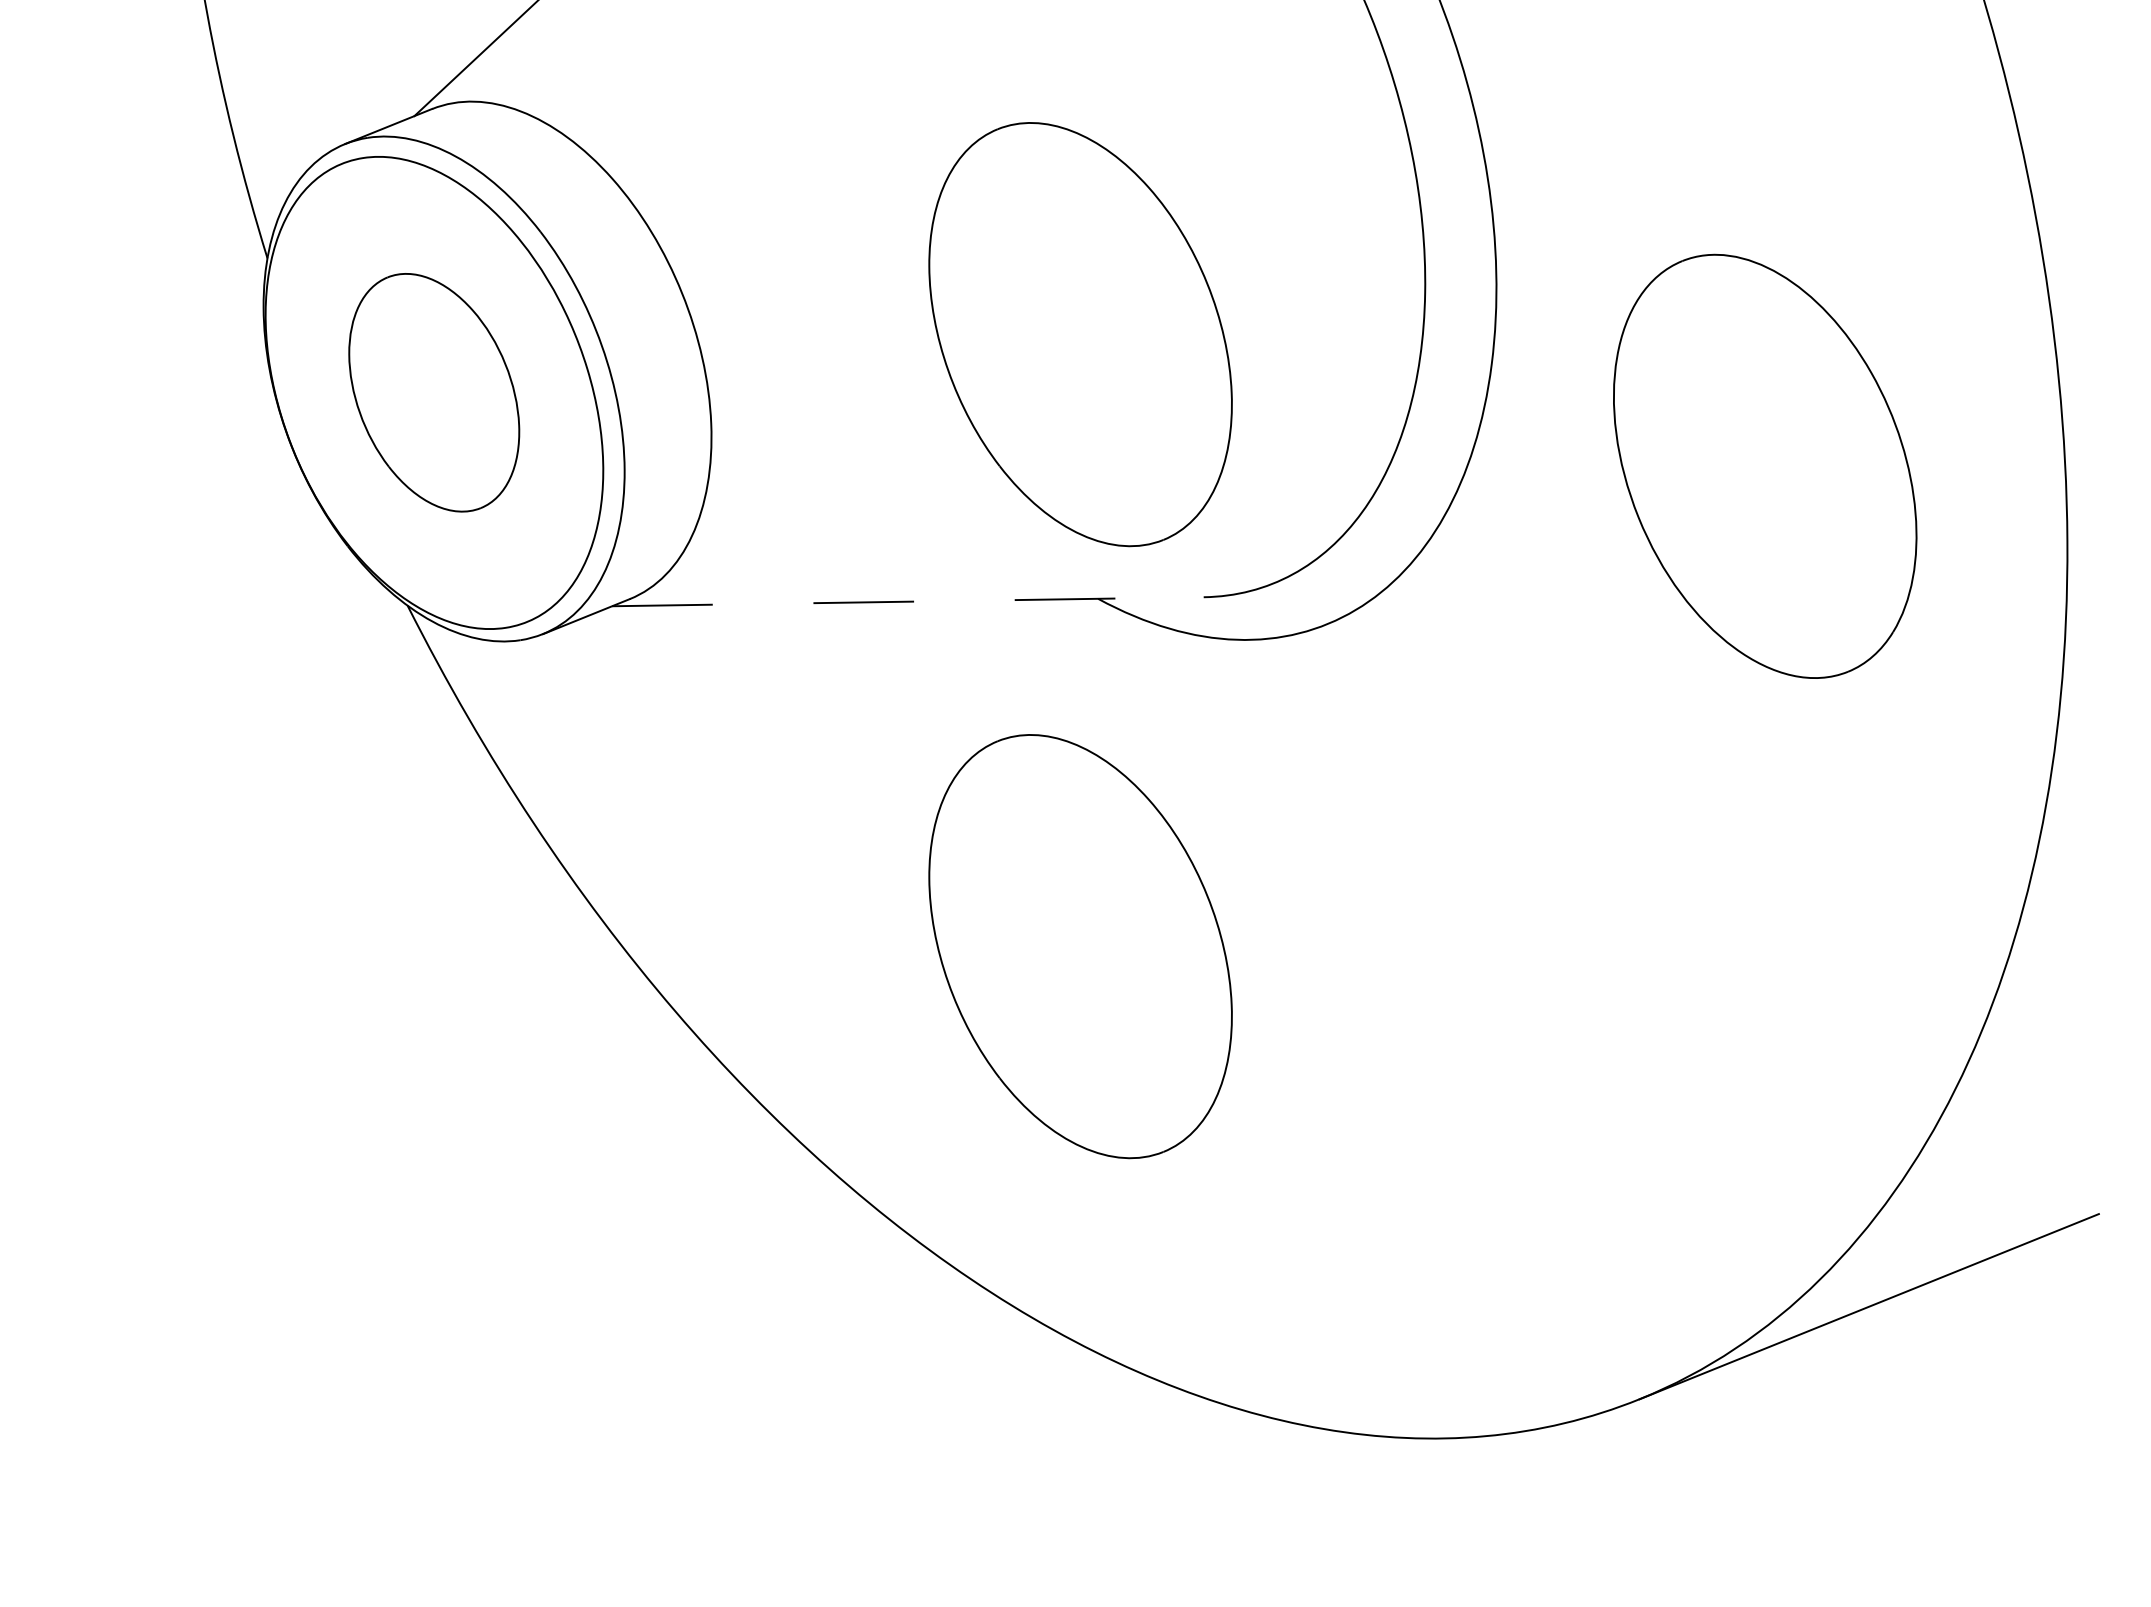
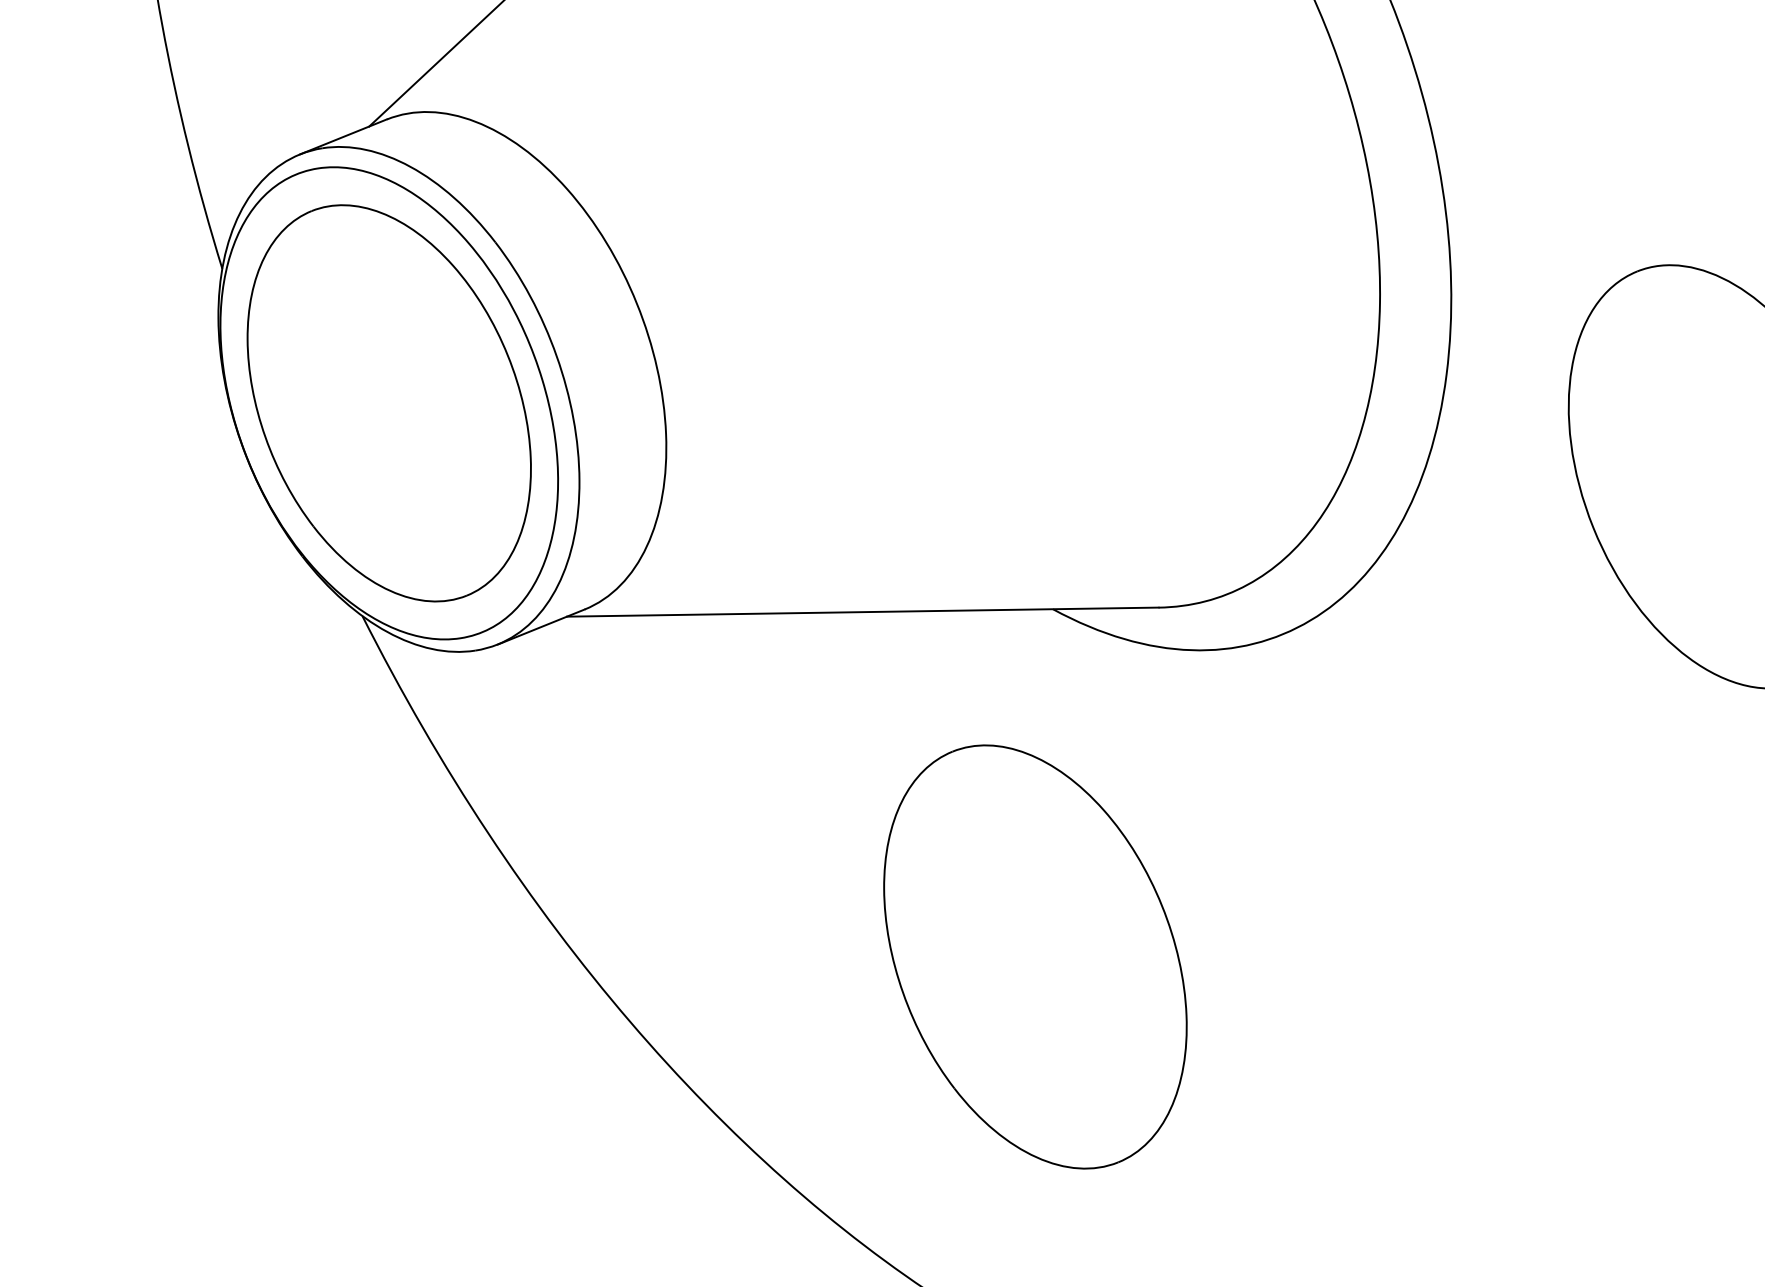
part: (1080, 334) -> (1035, 344), removed
part: (433, 392) -> (388, 402), size x1.67
line: (907, 601) -> (862, 611), dashed -> solid

